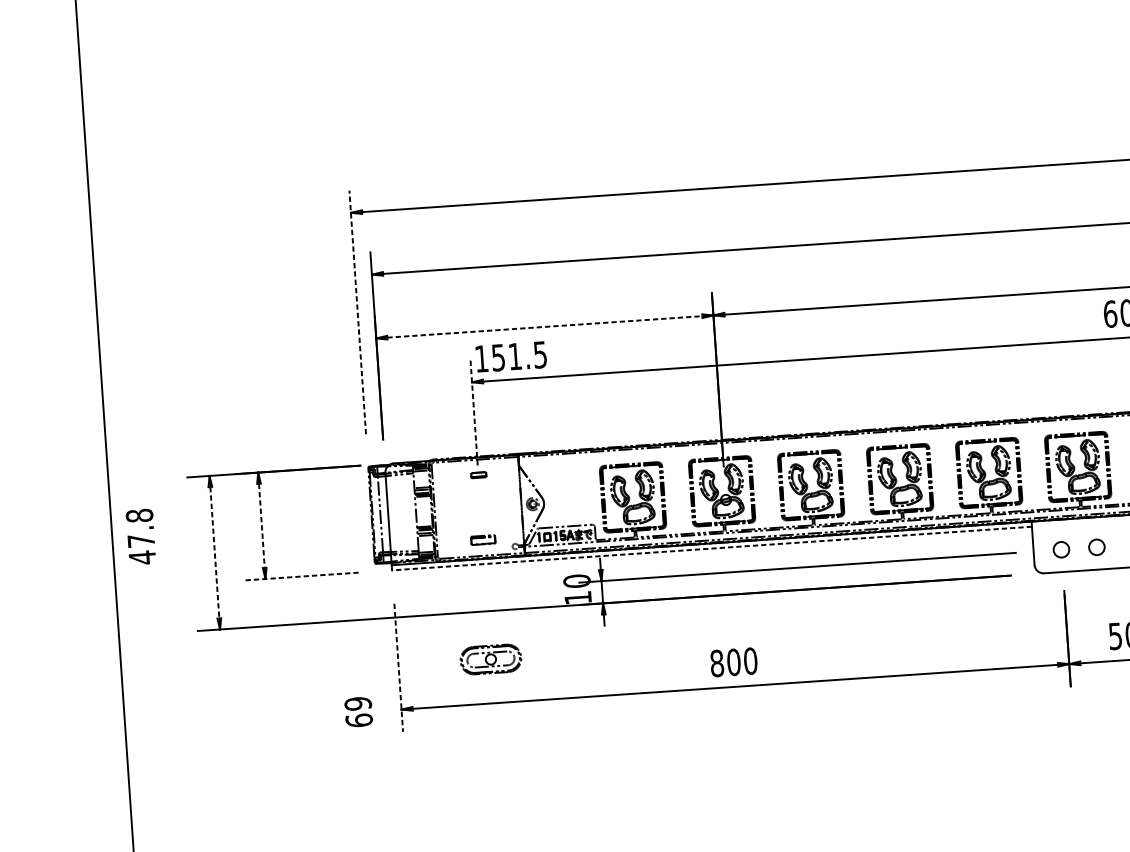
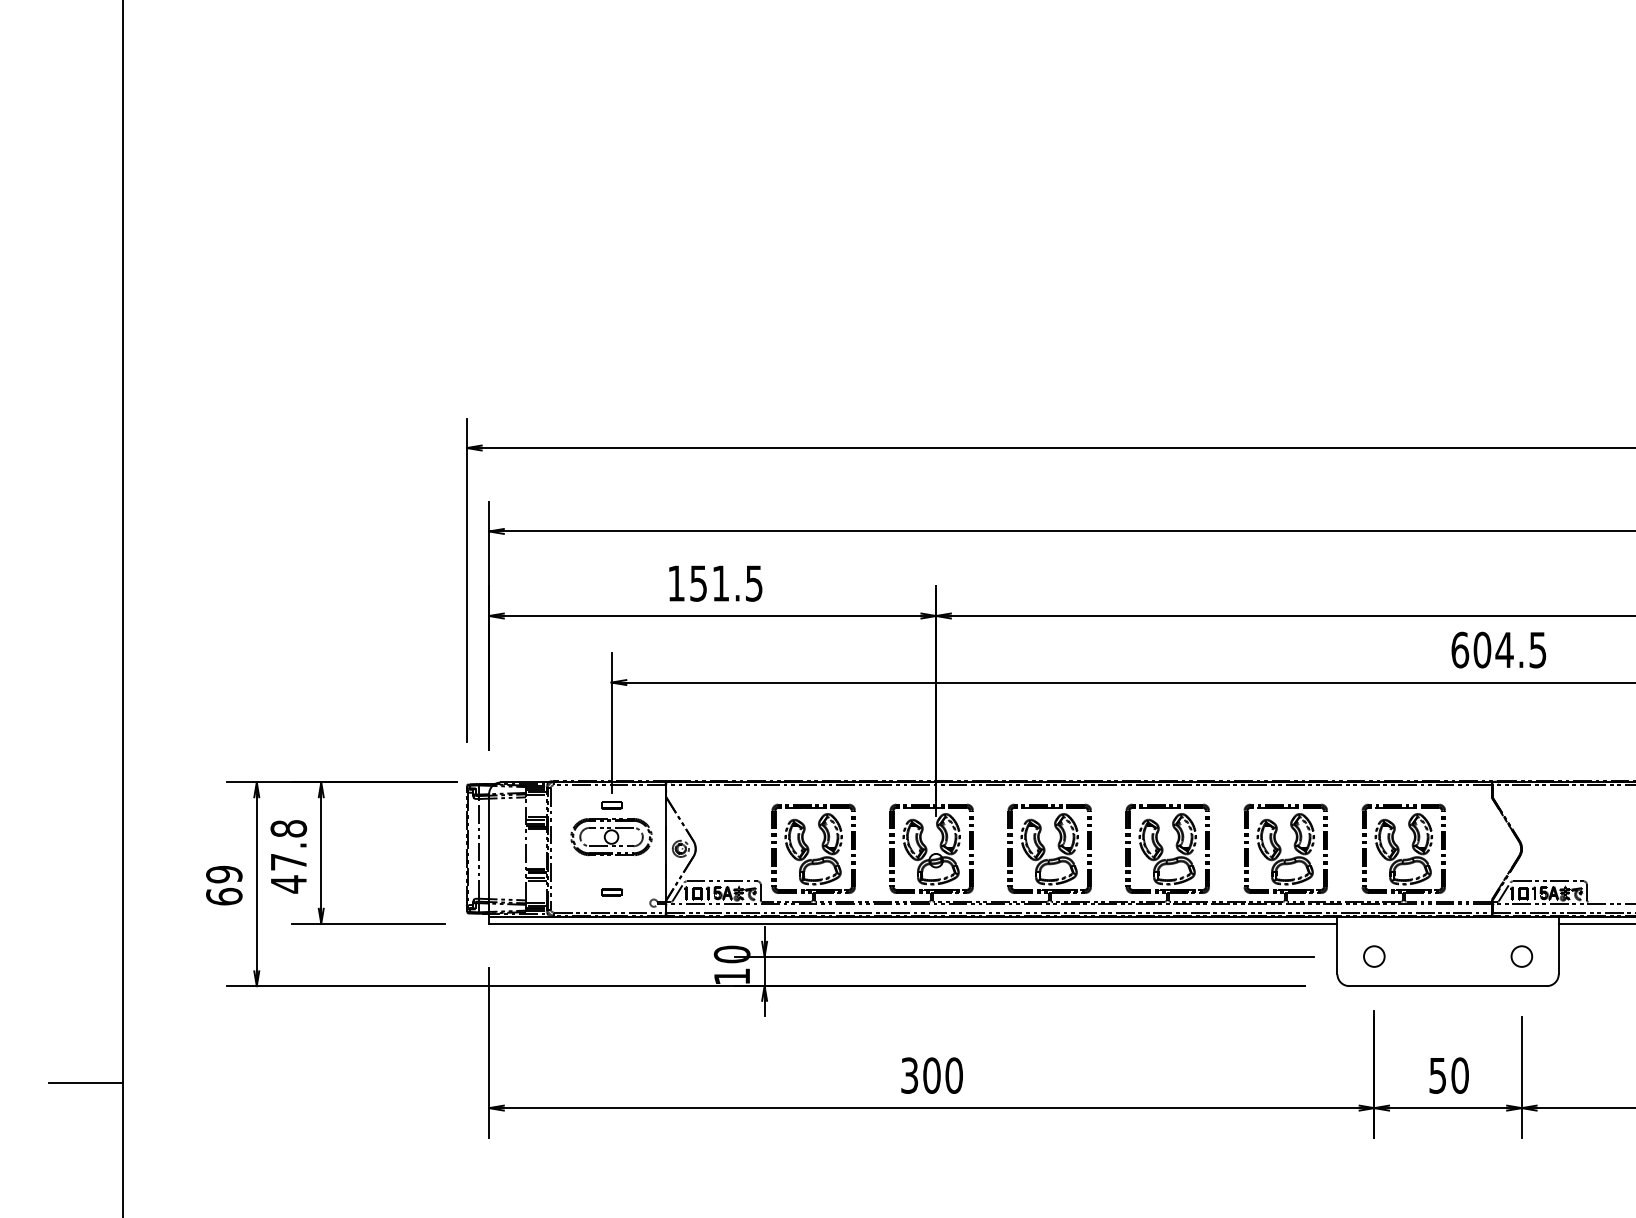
line: (357, 312) -> (466, 579), dashed -> solid
line: (544, 327) -> (712, 616), dashed -> solid
text: (511, 356) -> (715, 583), moved
line: (474, 412) -> (611, 722), dashed -> solid
line: (262, 526) -> (321, 853), dashed -> solid
text: (140, 536) -> (288, 856), moved
part: (482, 540) -> (611, 892), size x0.62
circle: (1097, 547) -> (1421, 956), removed
line: (711, 548) -> (912, 923), dashed -> solid
line: (214, 552) -> (256, 884), dashed -> solid
line: (301, 576) -> (368, 923), dashed -> solid
part: (490, 659) -> (611, 837), moved
text: (716, 663) -> (909, 1075), 800 -> 300
line: (399, 667) -> (489, 1052), dashed -> solid
line: (95, 711) -> (85, 1082), added
text: (358, 712) -> (224, 885), moved

